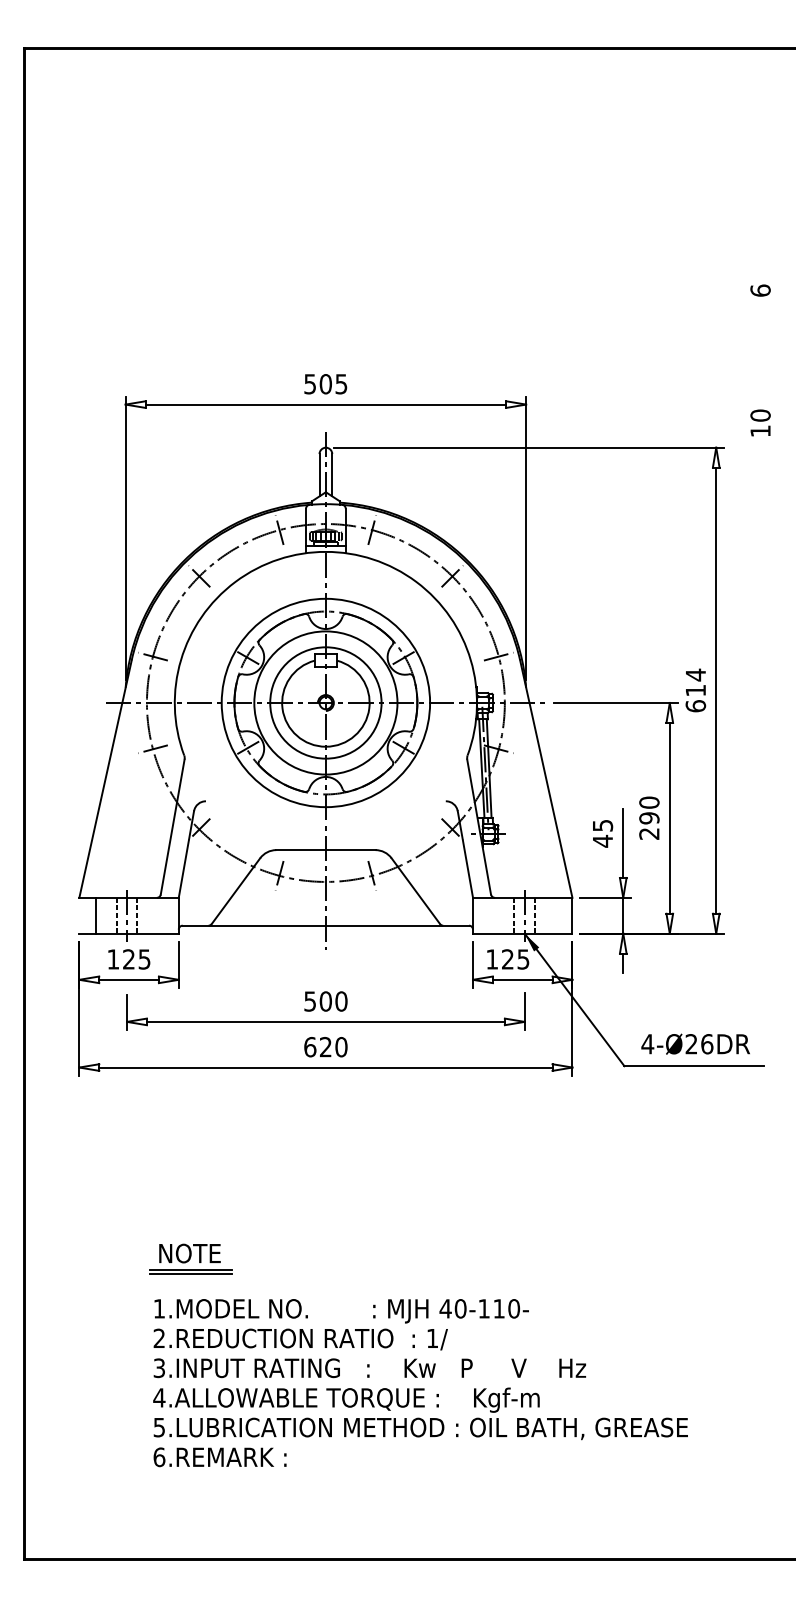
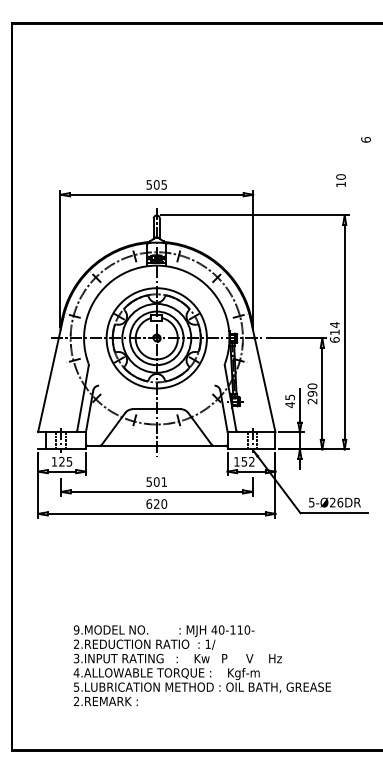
text: (759, 422) -> (340, 180), moved
text: (514, 958) -> (247, 461), 125 -> 152
text: (341, 1000) -> (164, 481), 500 -> 501
text: (647, 1043) -> (311, 502), 4-Ø26DR -> 5-Ø26DR
part: (190, 1257) -> (91, 605), removed
text: (159, 1307) -> (76, 629), 1.MODEL -> 9.MODEL
text: (159, 1457) -> (76, 701), 6.REMARK -> 2.REMARK

